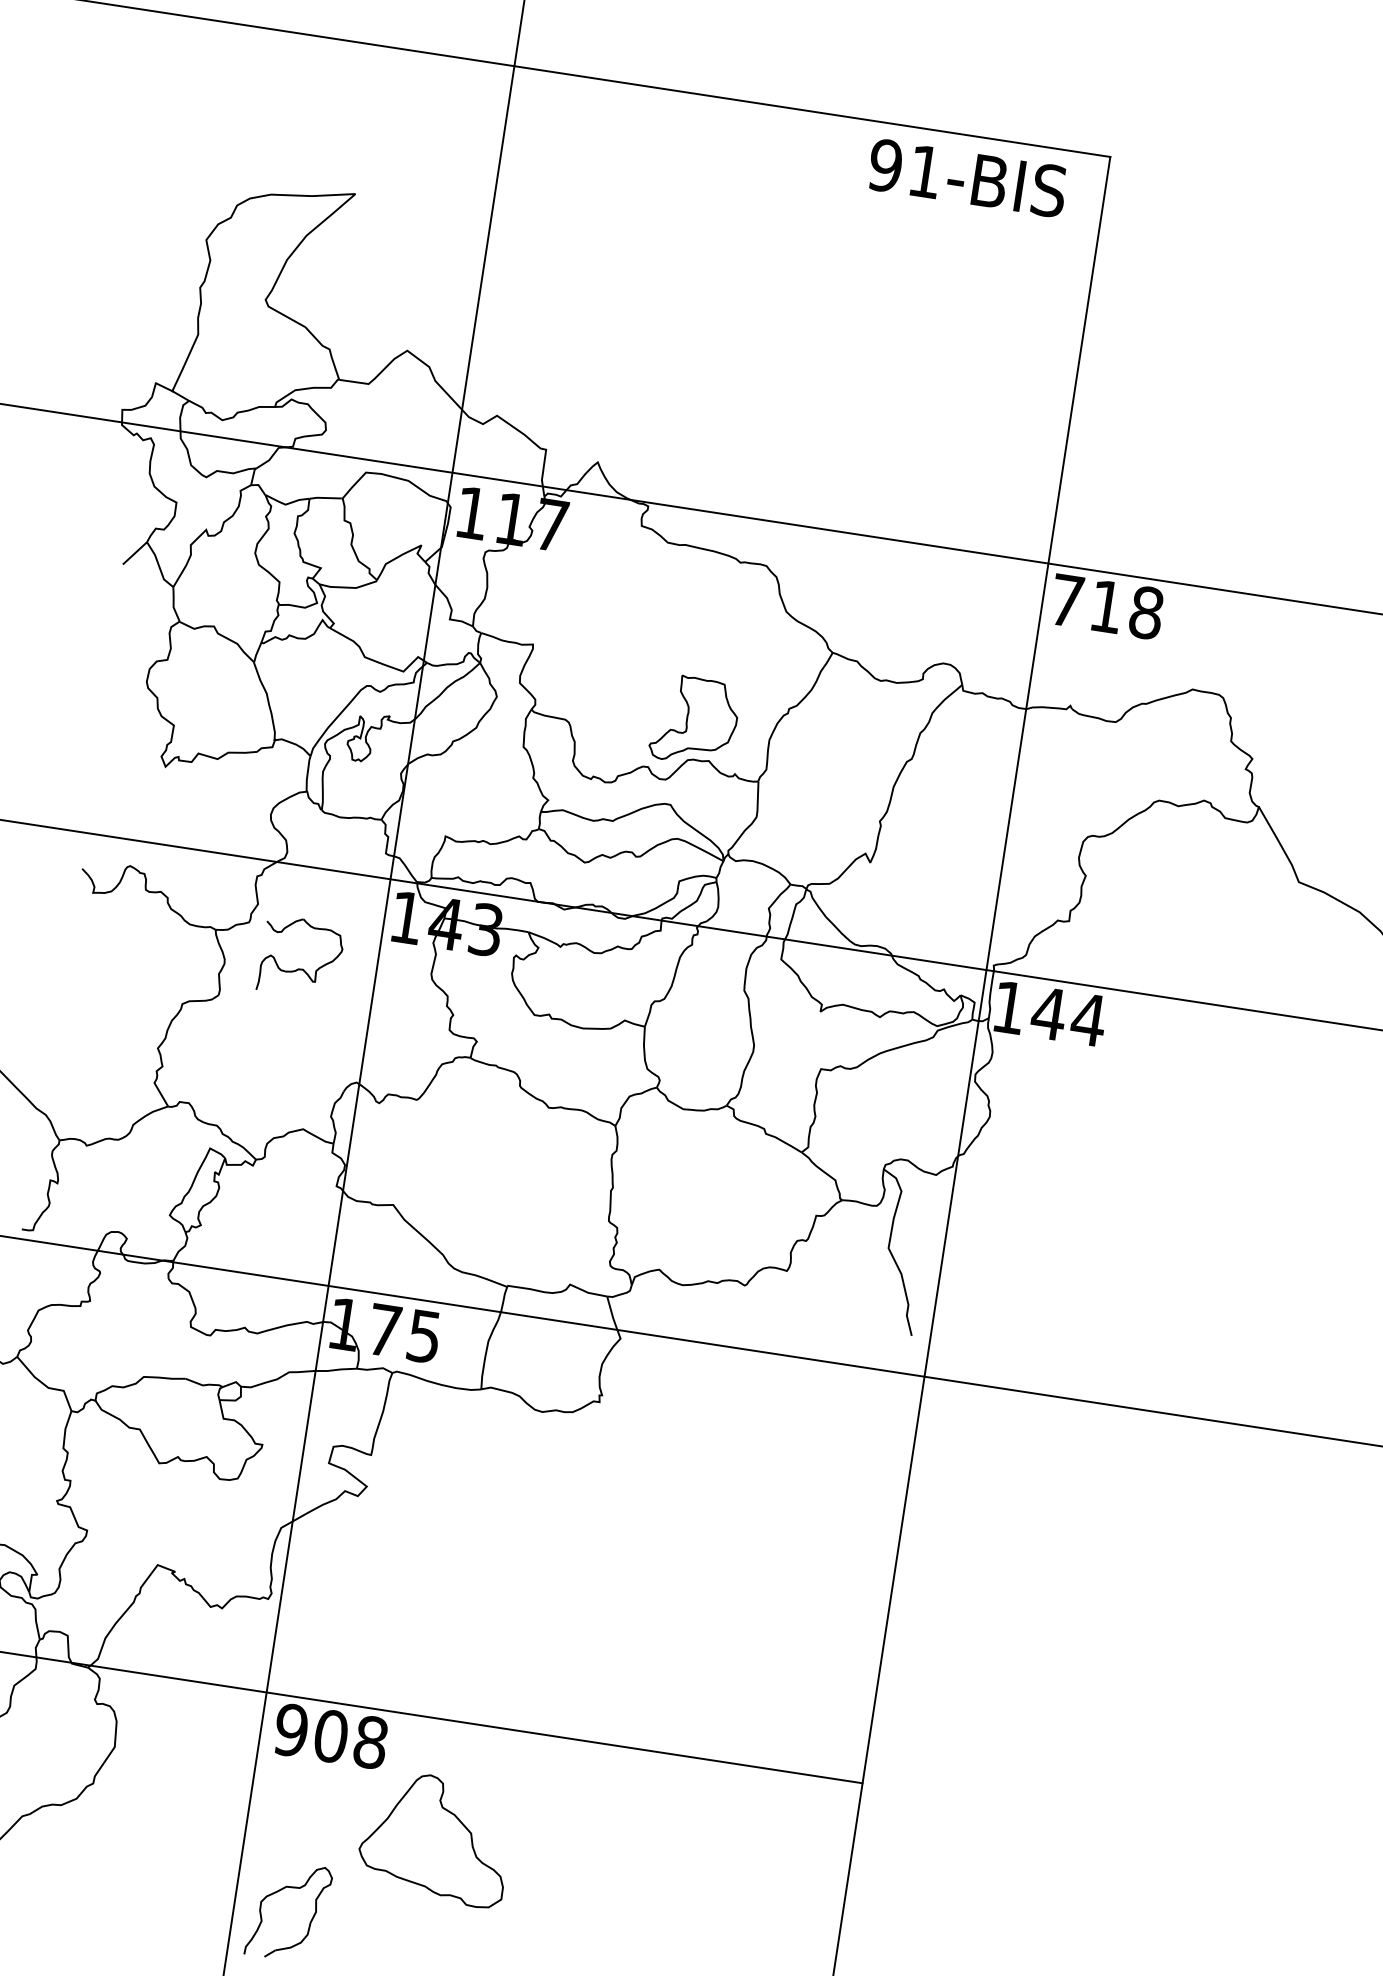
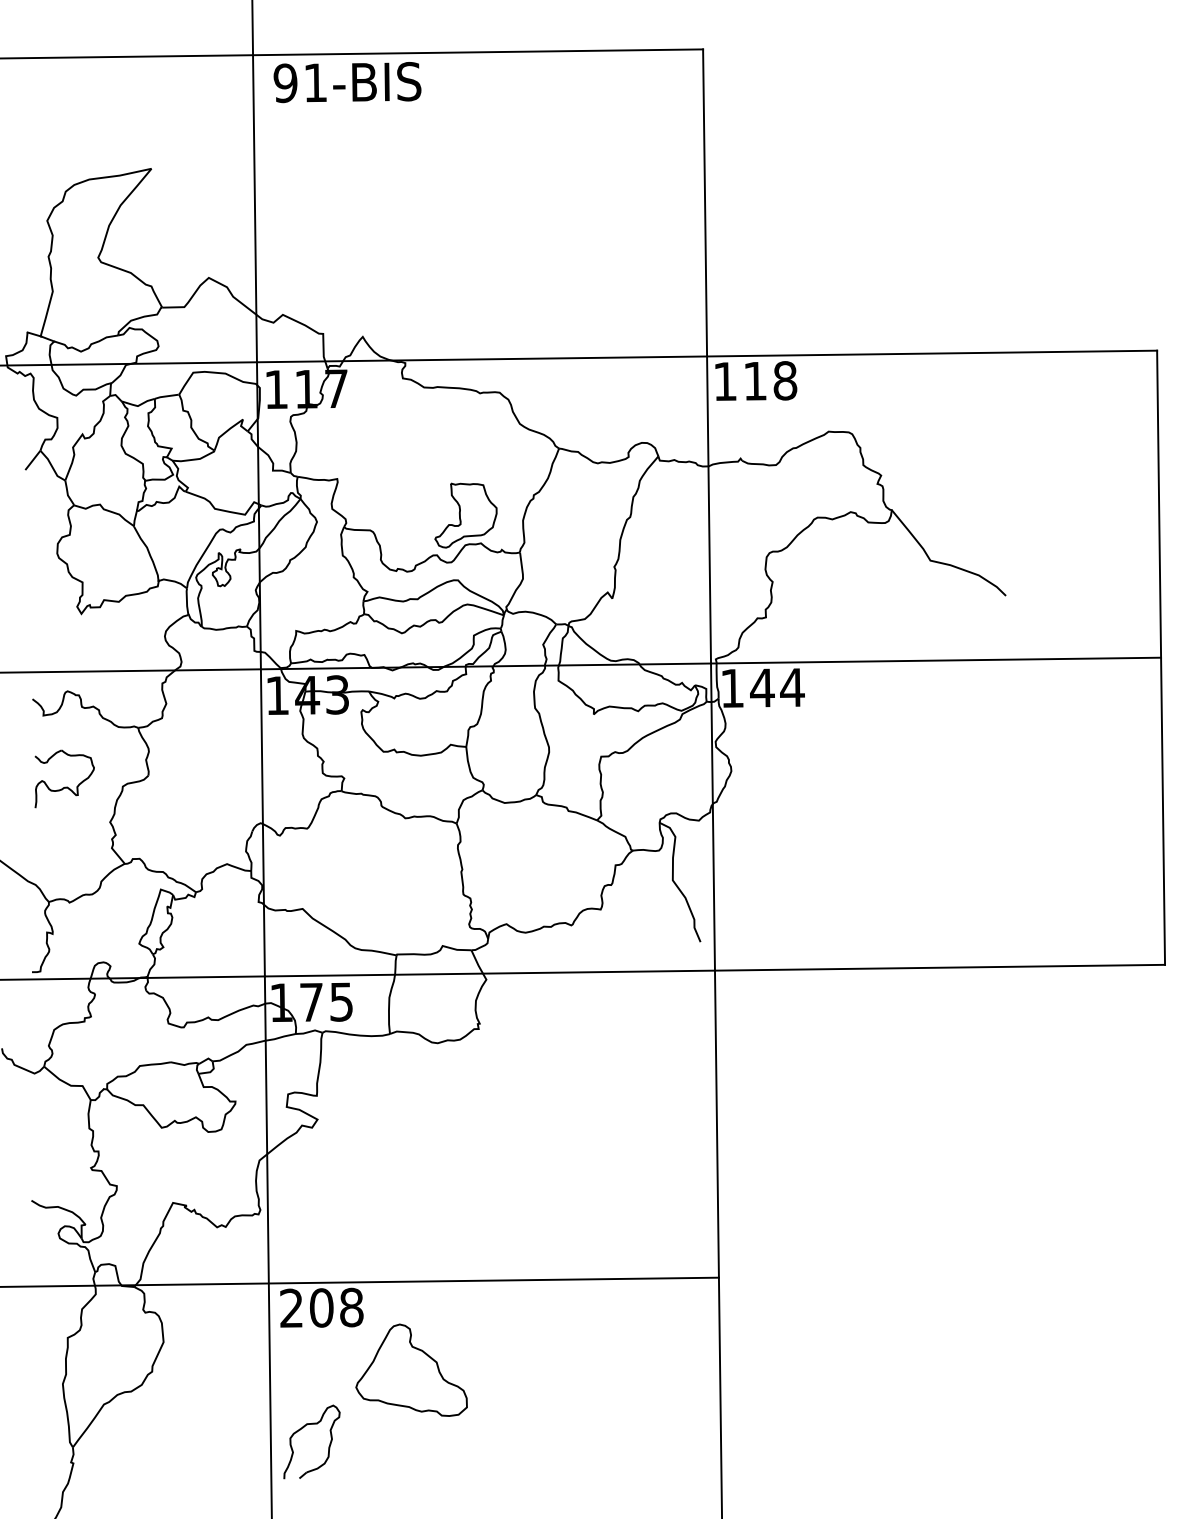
text: (967, 178) -> (347, 82), moved
text: (1067, 600) -> (725, 381), 718 -> 118
part: (300, 967) -> (65, 786), moved
text: (291, 1730) -> (291, 1308), 908 -> 208

